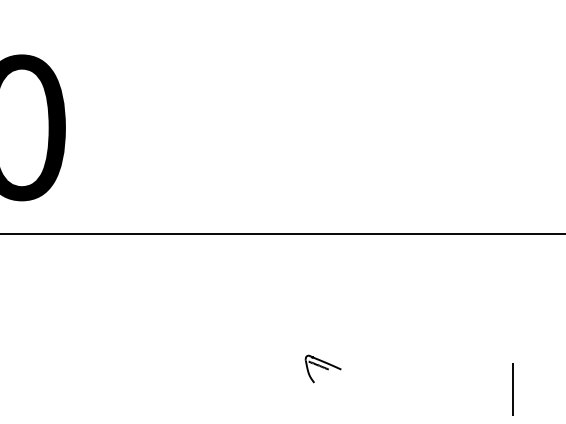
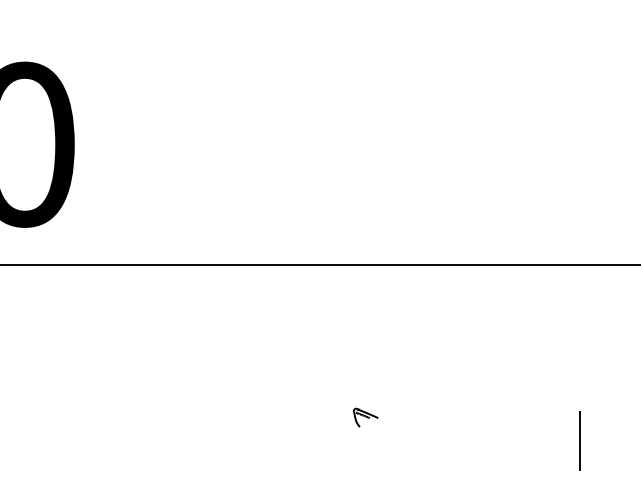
part: (322, 368) -> (365, 417), size x0.6

